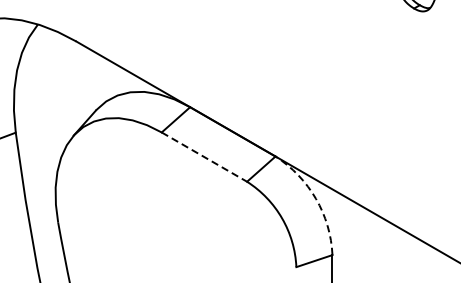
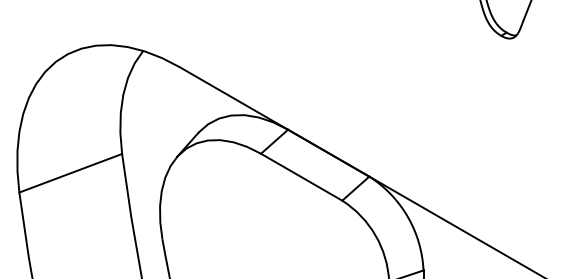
line: (204, 157) -> (301, 177), dashed -> solid
arc: (315, 198) -> (407, 216), dashed -> solid

